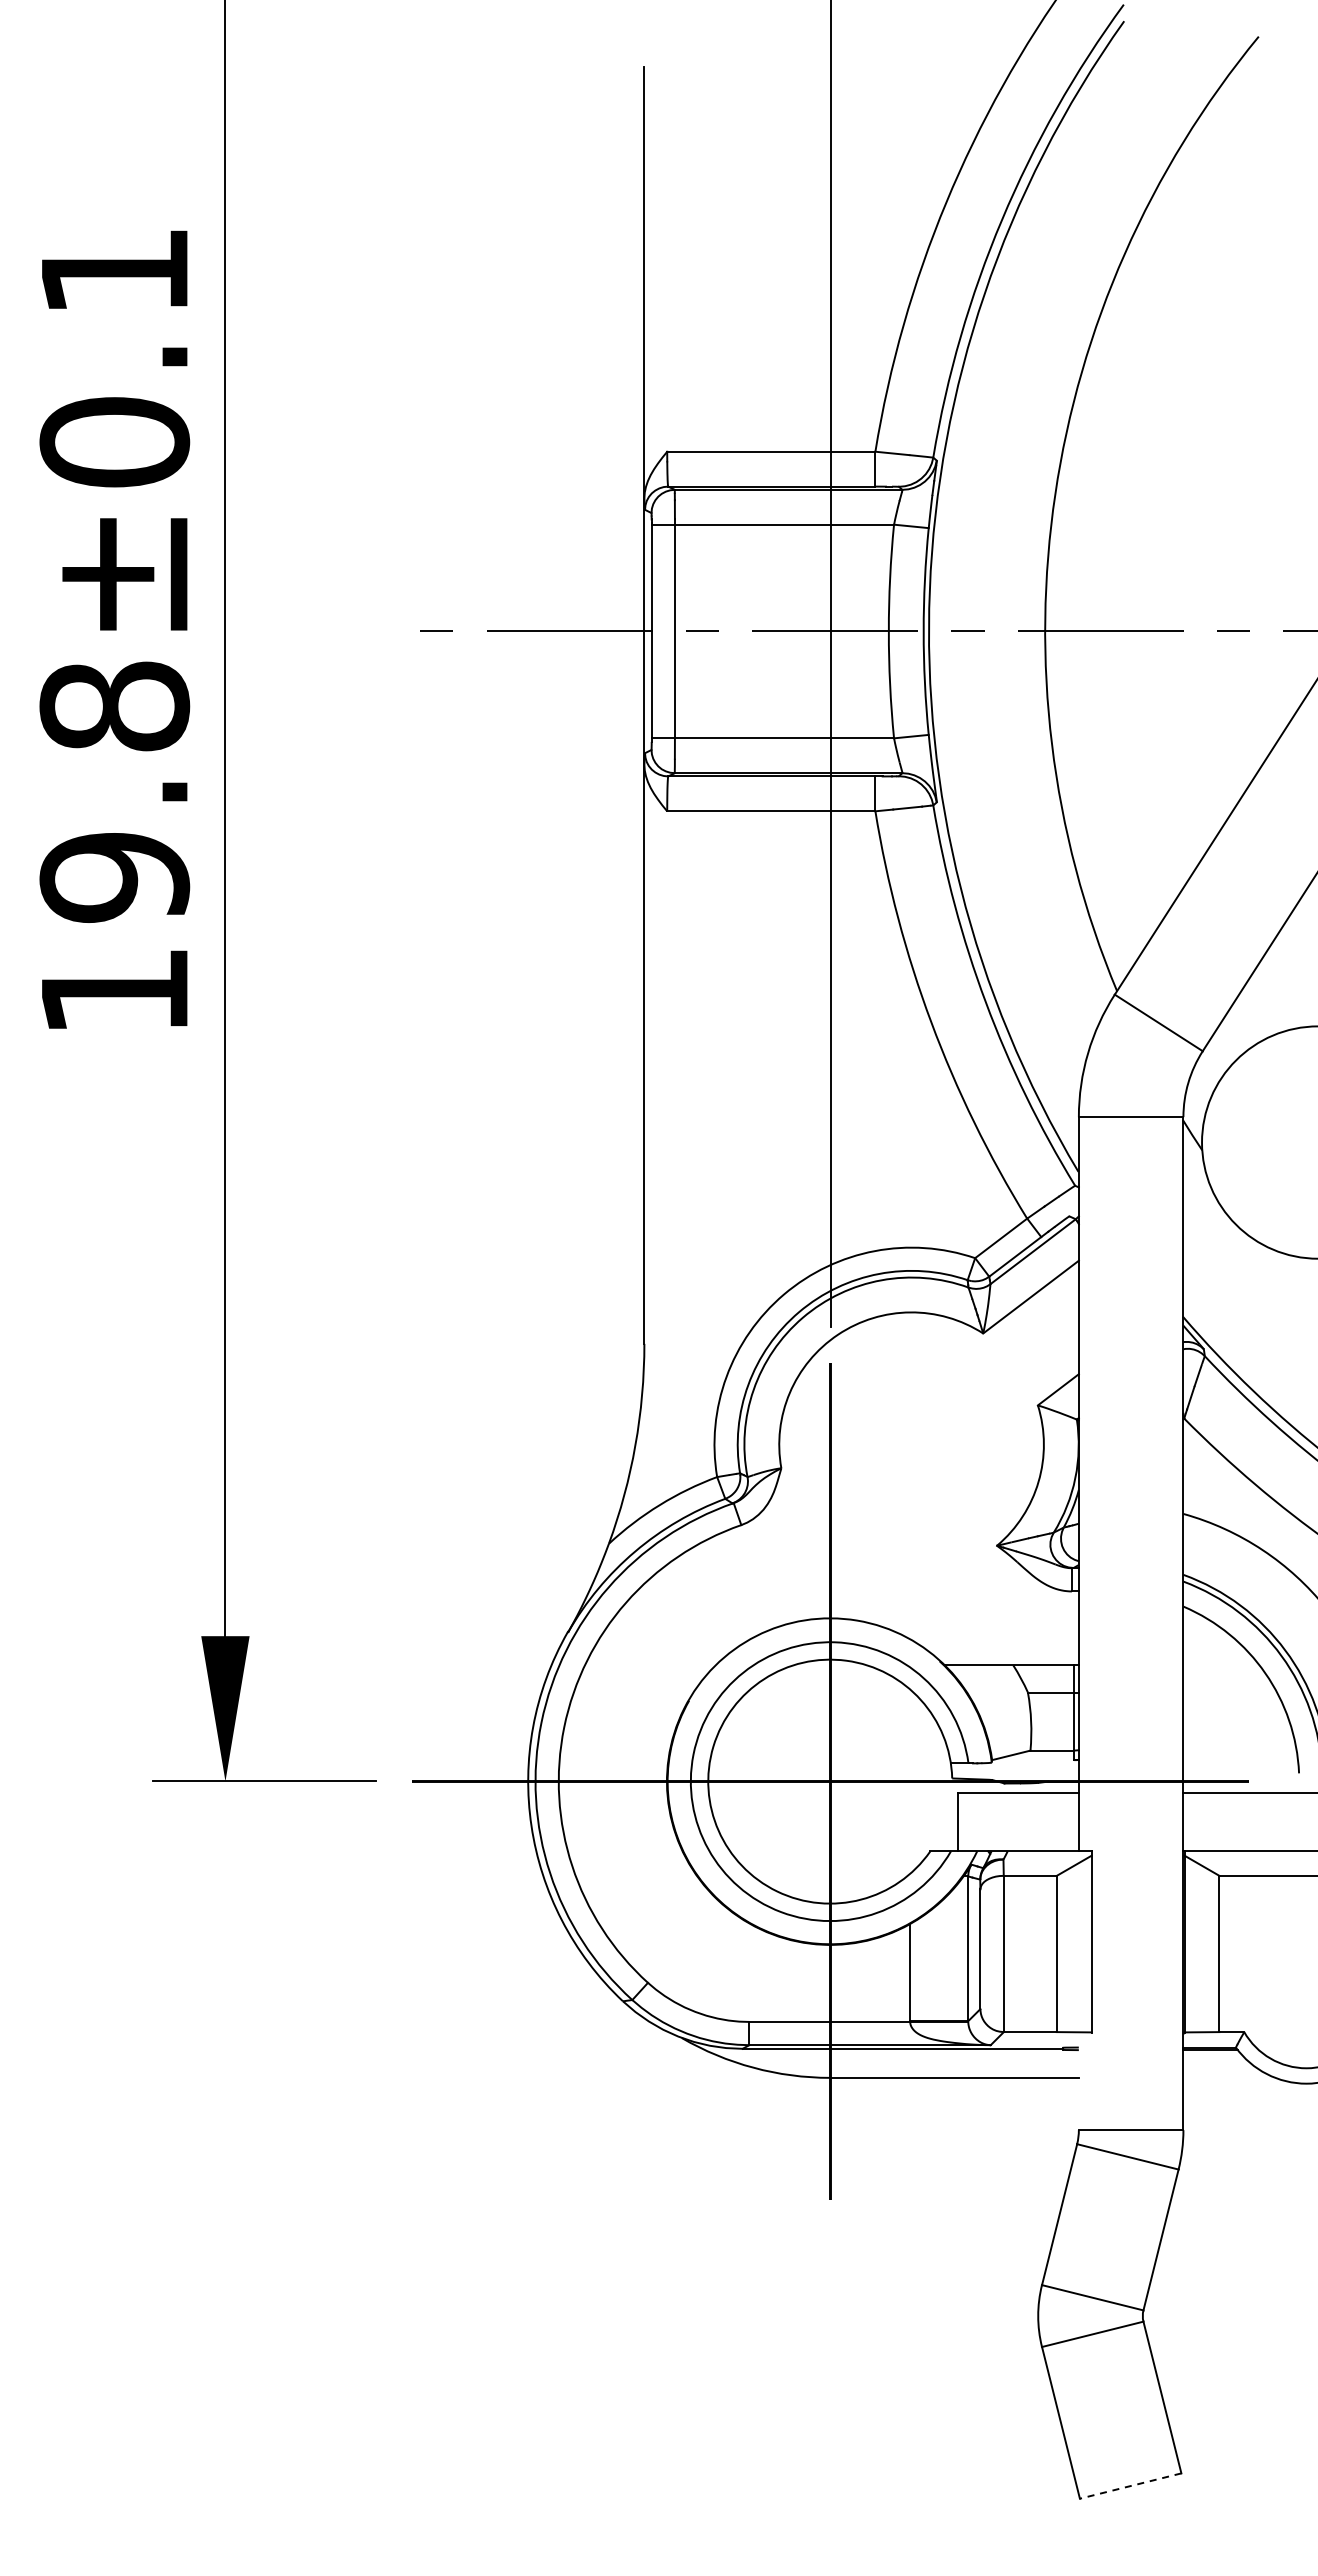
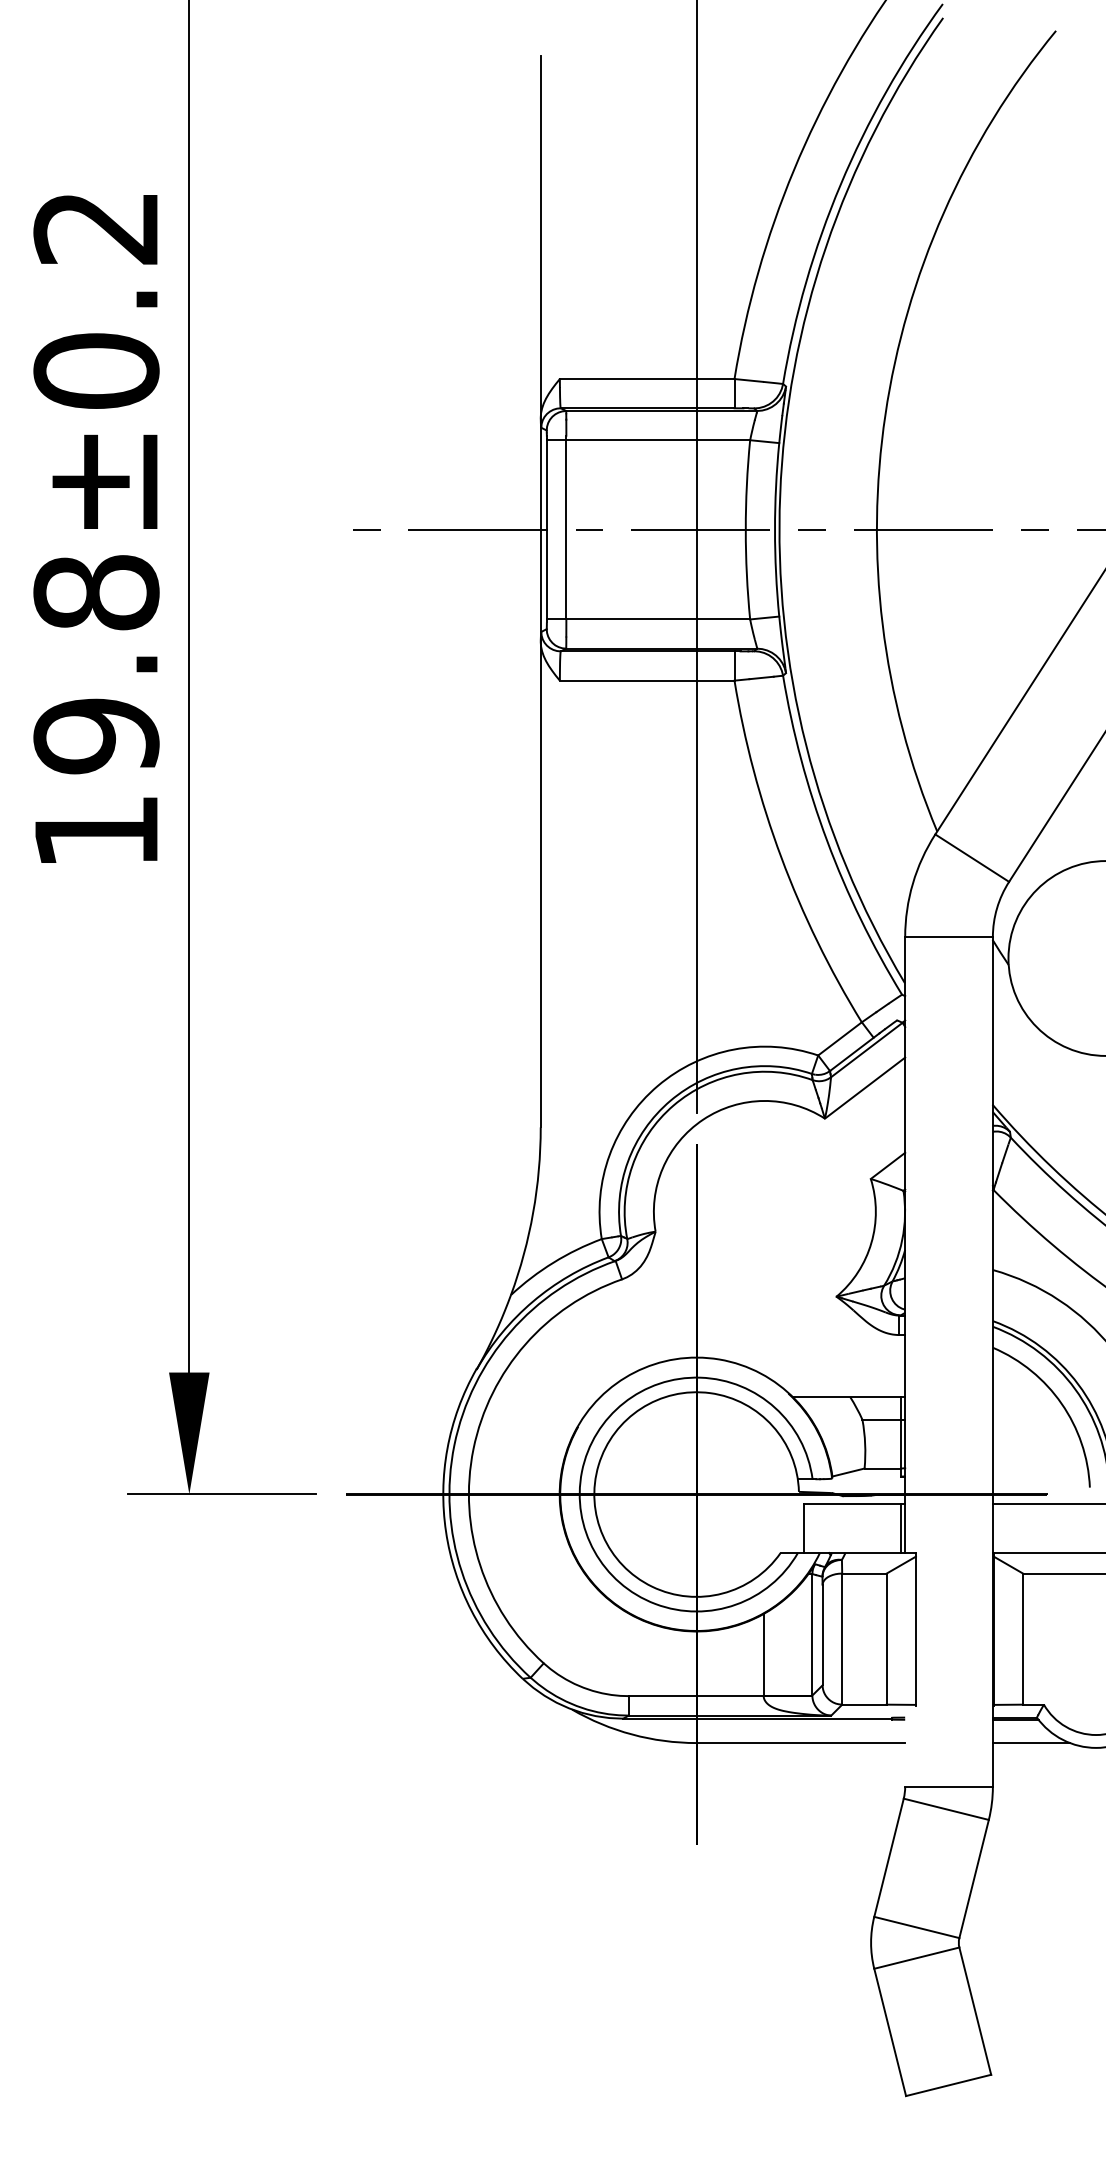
text: (113, 272) -> (95, 228), 19.8±0.1 -> 19.8±0.2
line: (1074, 1822) -> (901, 1528), added
line: (1229, 2077) -> (1031, 1742), added
line: (1130, 2486) -> (948, 2085), dashed -> solid

